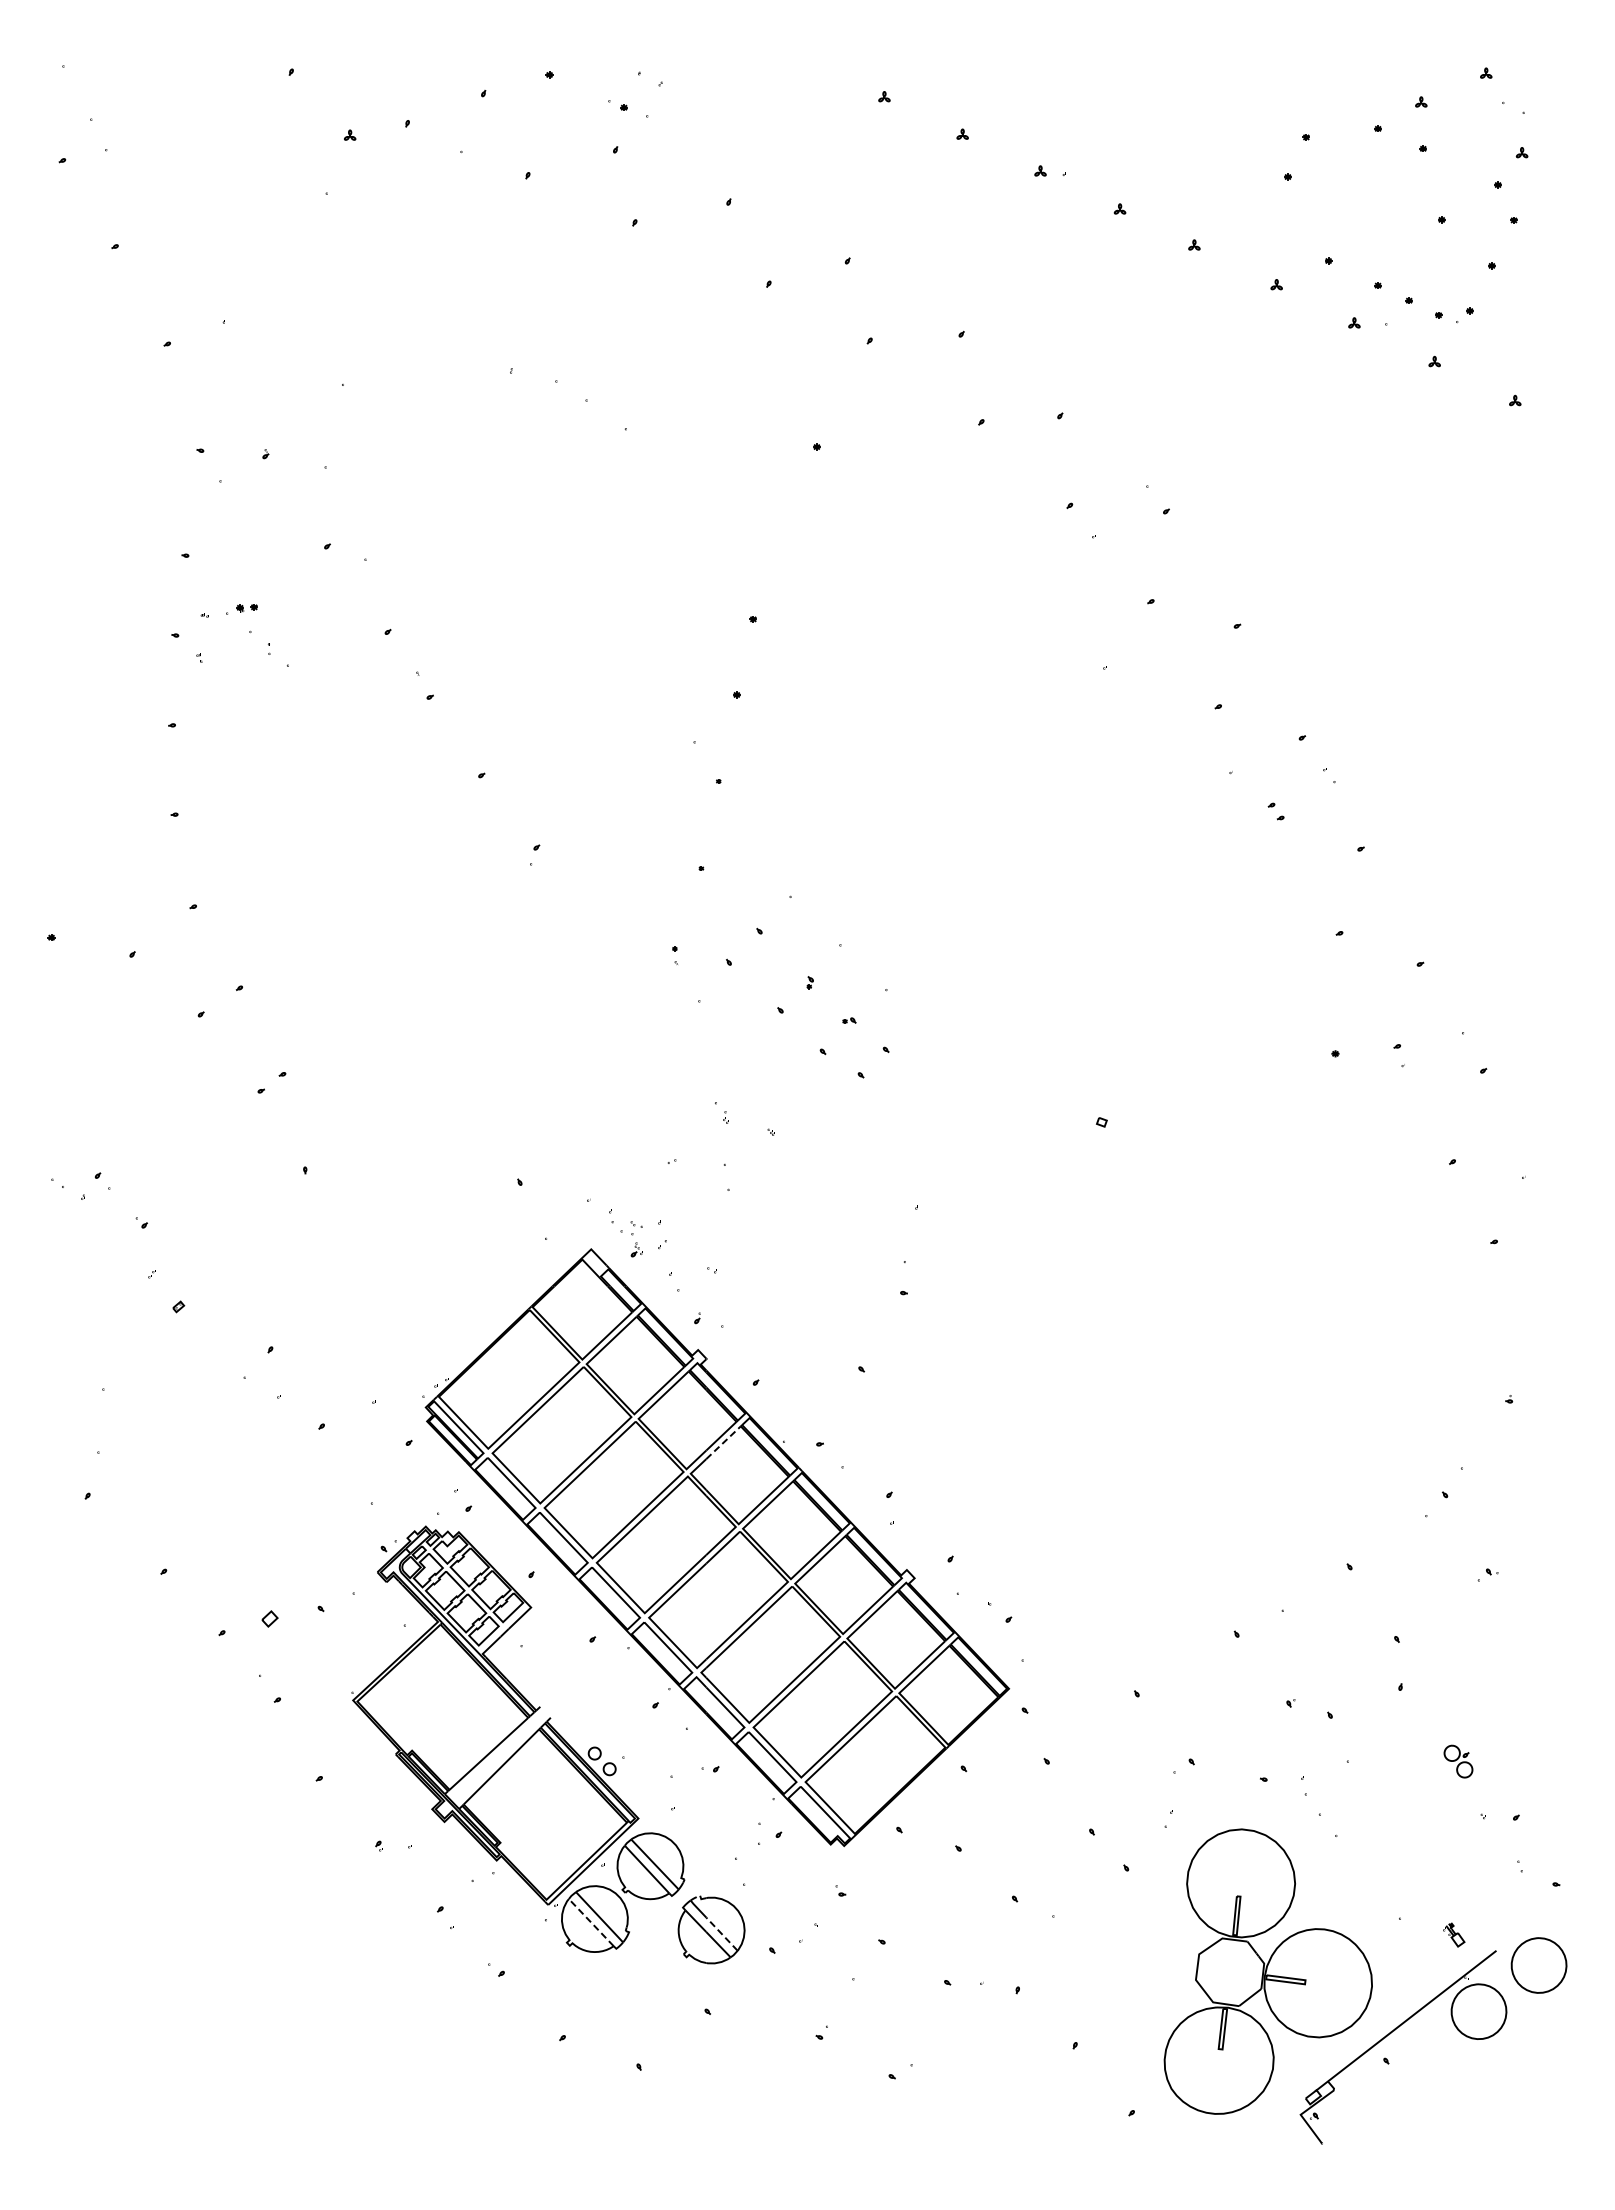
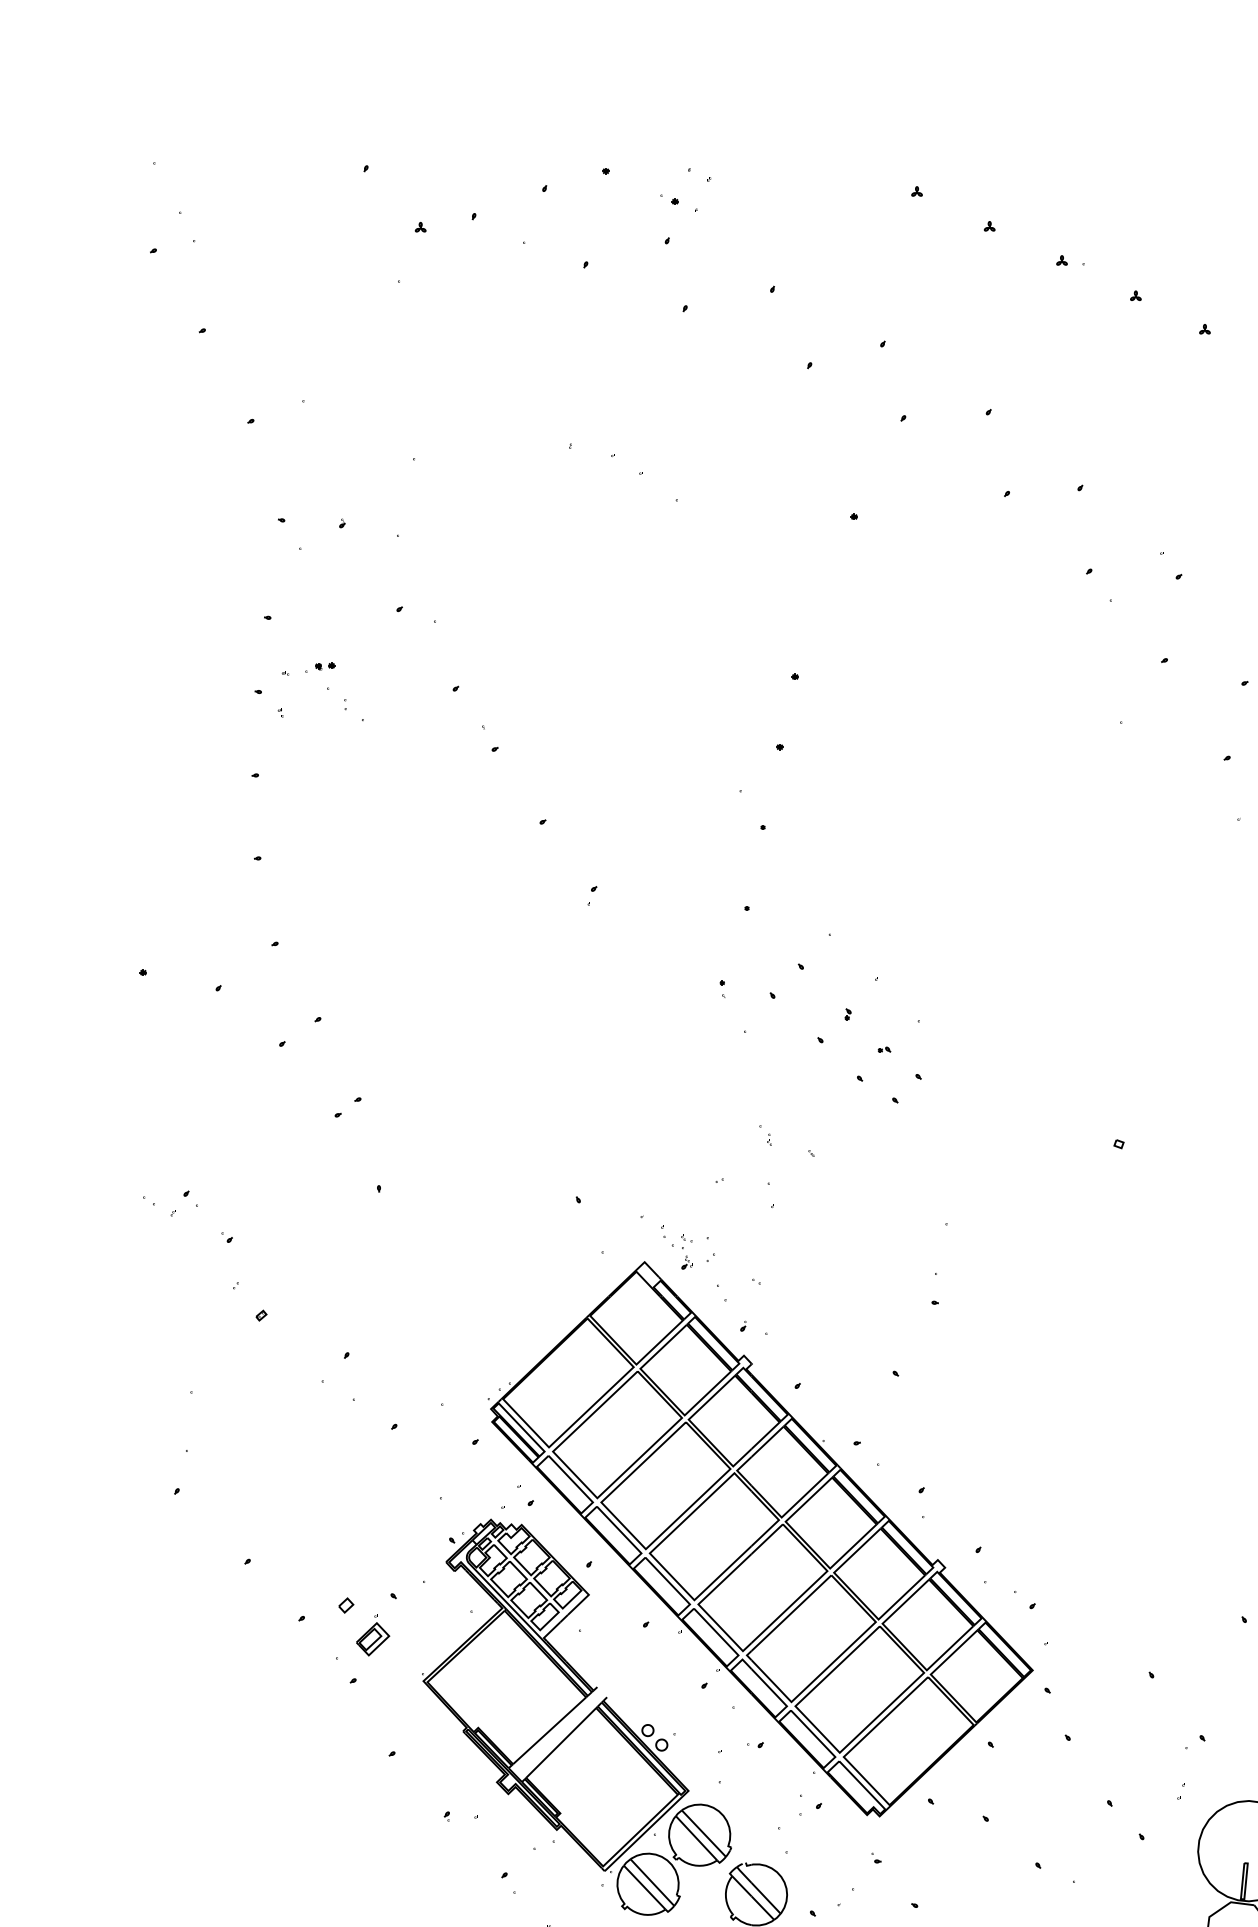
line: (723, 1442) -> (767, 1441), dashed -> solid
part: (298, 1651) -> (372, 1635), added
line: (591, 1922) -> (644, 1887), dashed -> solid
line: (721, 1934) -> (765, 1898), dashed -> solid

